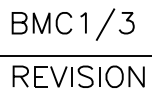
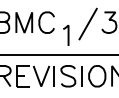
curve: (85, 22) -> (68, 34), moved

